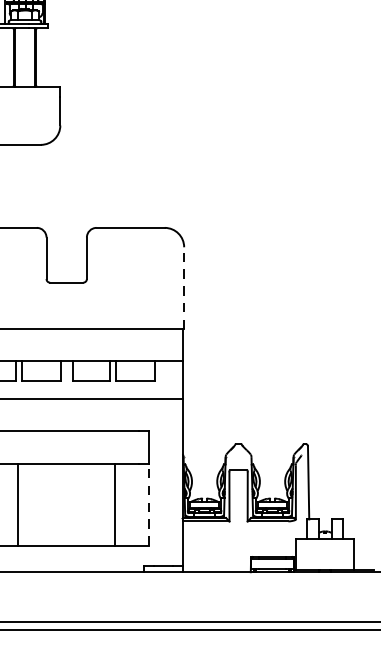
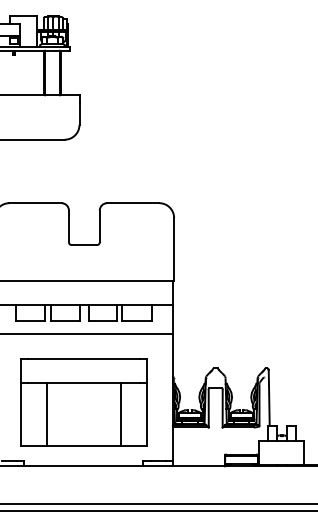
line: (184, 287) -> (174, 248), dashed -> solid
line: (149, 504) -> (147, 414), dashed -> solid

